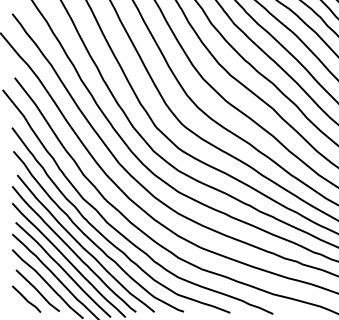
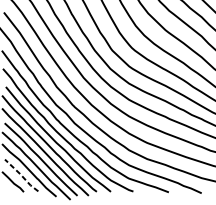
line: (37, 291) -> (21, 176), solid -> dashed

